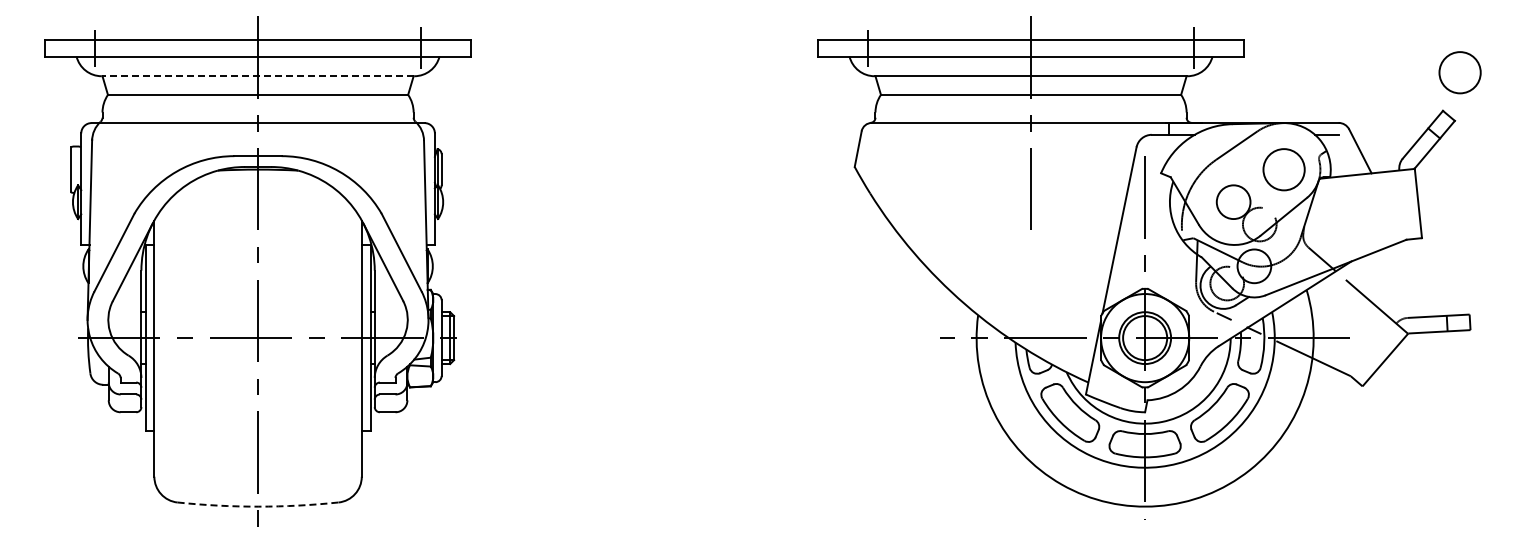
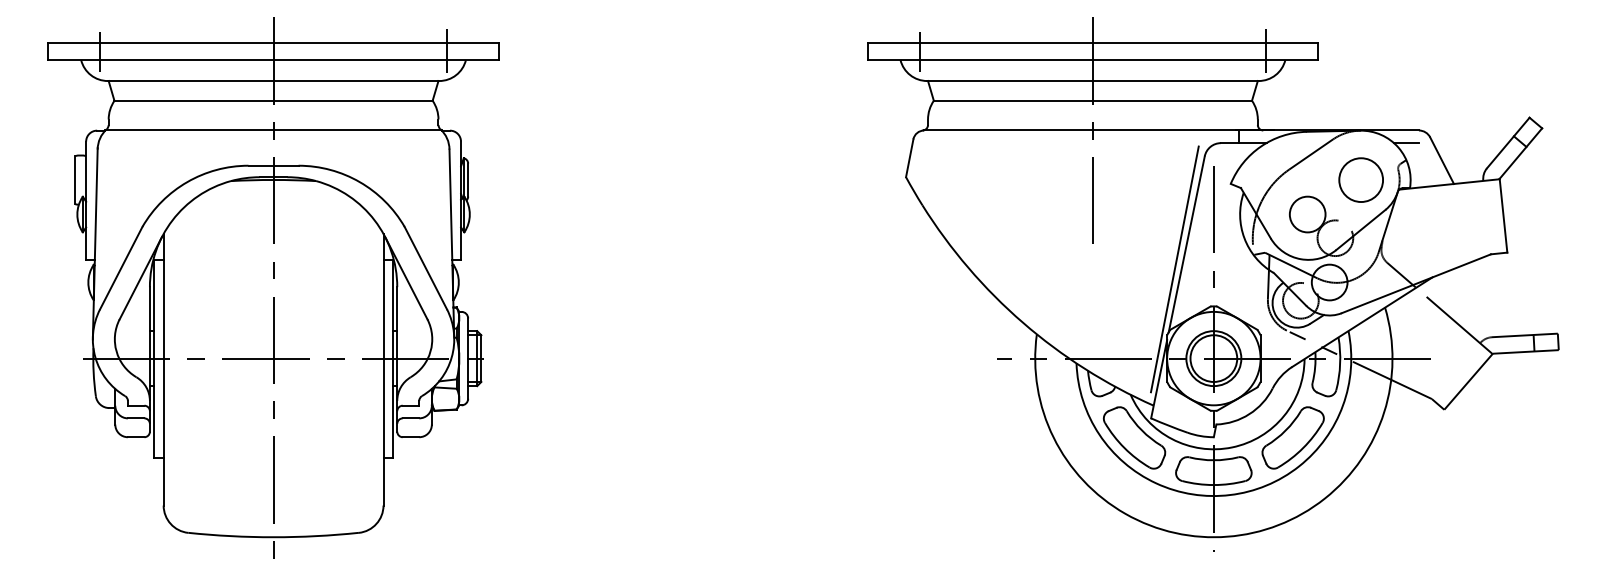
circle: (1459, 72) -> (1547, 77), removed
line: (257, 76) -> (272, 81), dashed -> solid
line: (1107, 253) -> (1173, 268), added
arc: (258, 506) -> (274, 537), dashed -> solid

